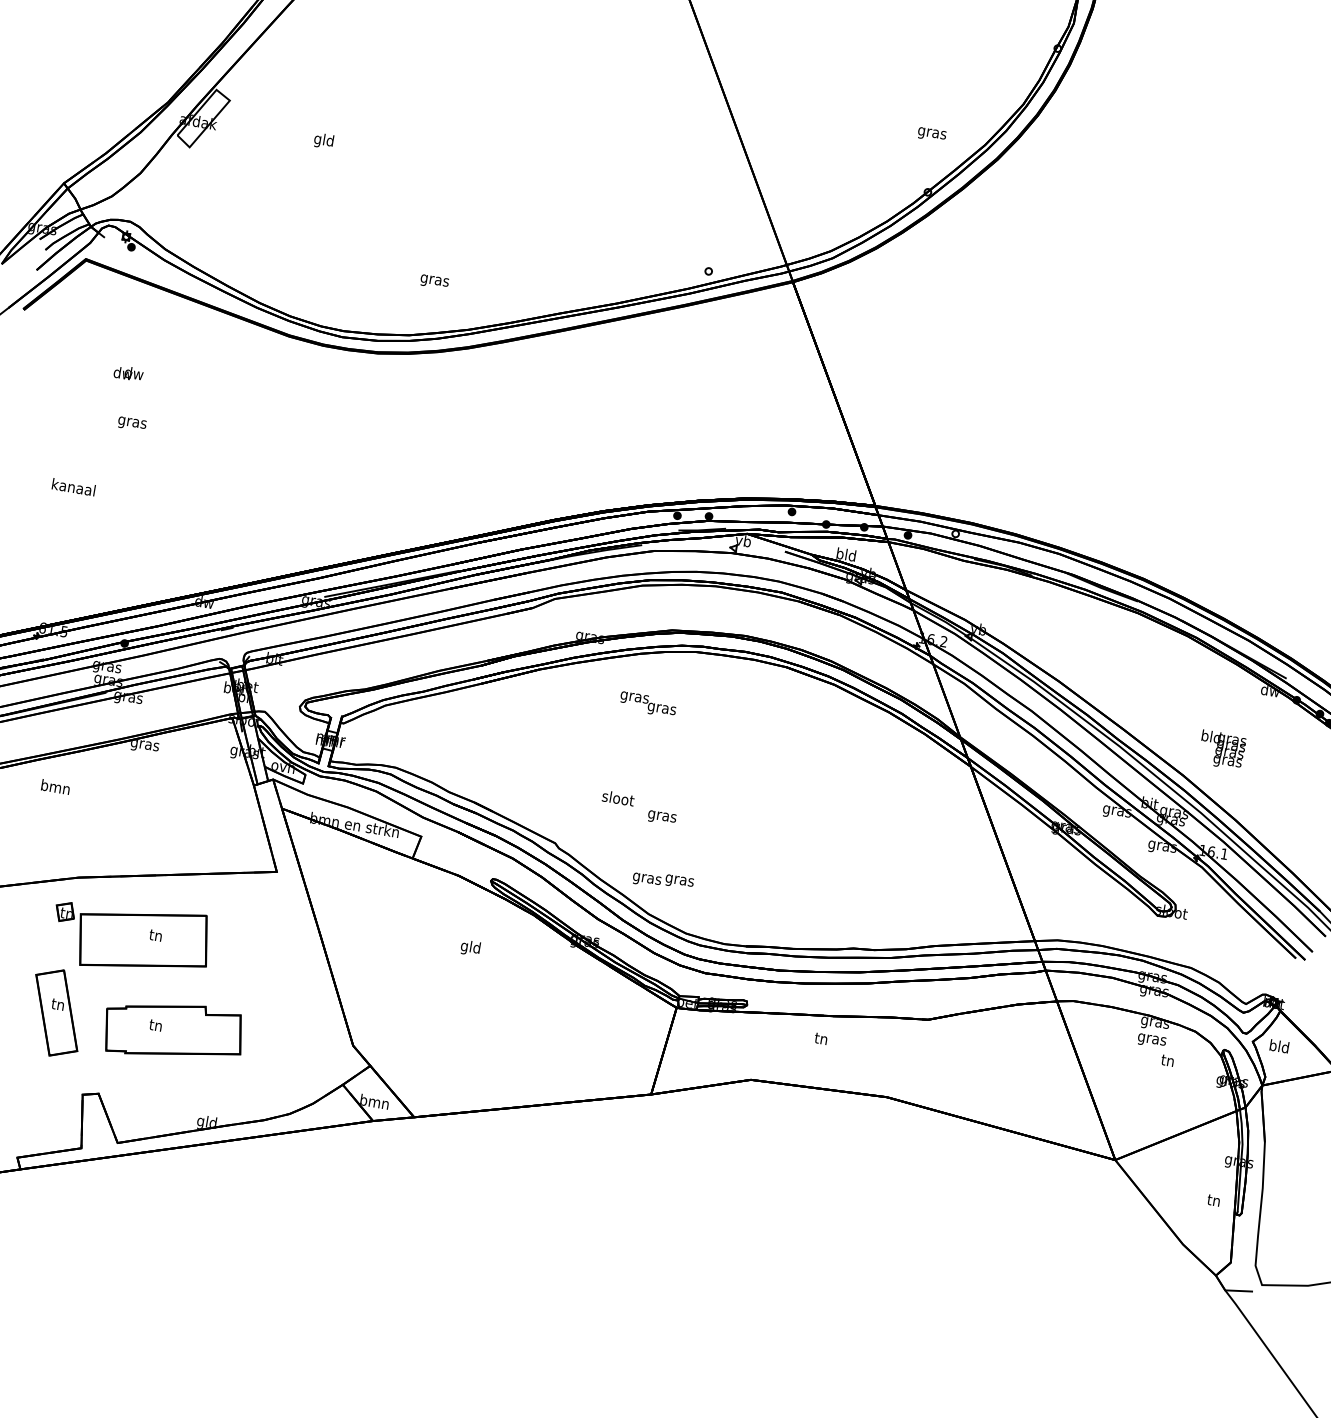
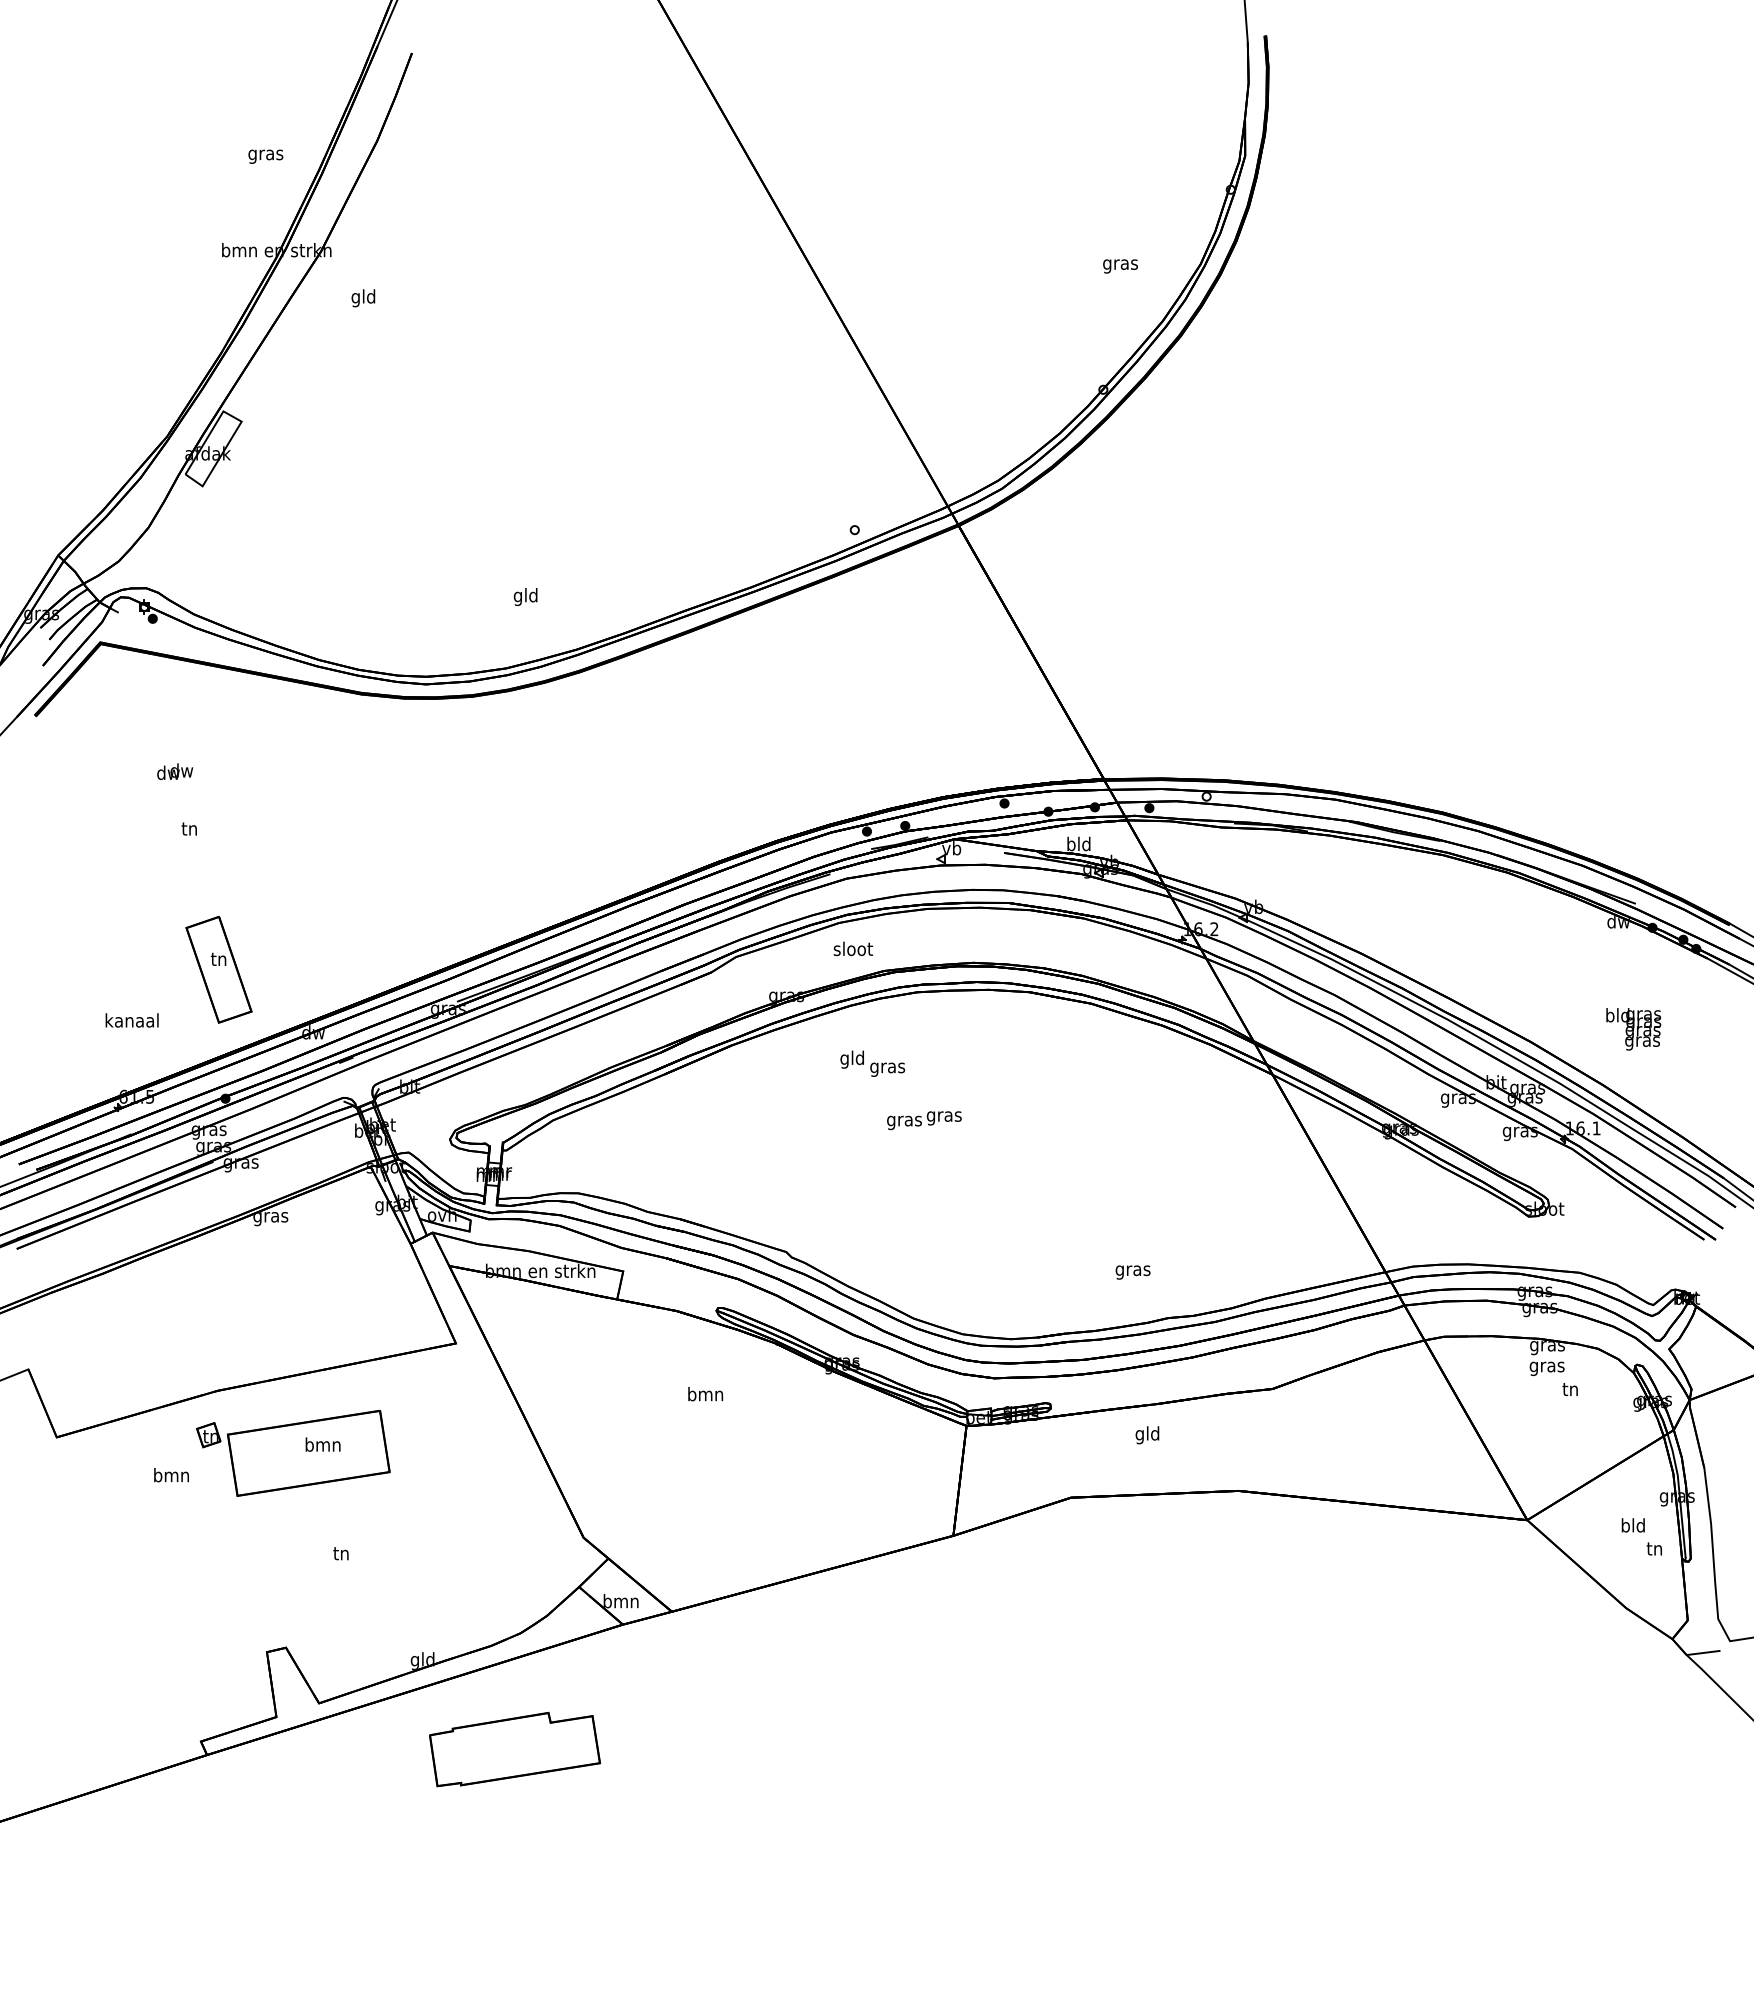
text: (931, 134) -> (1120, 266), moved
text: (323, 141) -> (363, 298), moved
text: (434, 280) -> (525, 597), gras -> gld
text: (132, 422) -> (189, 830), gras -> tn
text: (73, 487) -> (131, 1020), moved
text: (634, 697) -> (852, 1059), gras -> gld
text: (1222, 750) -> (1633, 1029), moved
text: (55, 787) -> (171, 1475), moved
text: (618, 798) -> (853, 948), moved
text: (661, 817) -> (1132, 1272), moved
text: (663, 881) -> (924, 1120), moved
text: (155, 935) -> (322, 1444), tn -> bmn
text: (470, 947) -> (705, 1395), gld -> bmn
part: (56, 1012) -> (218, 969), moved
part: (174, 1031) -> (515, 1749), moved
text: (821, 1040) -> (1147, 1435), tn -> gld
text: (1278, 1046) -> (1632, 1525), moved

